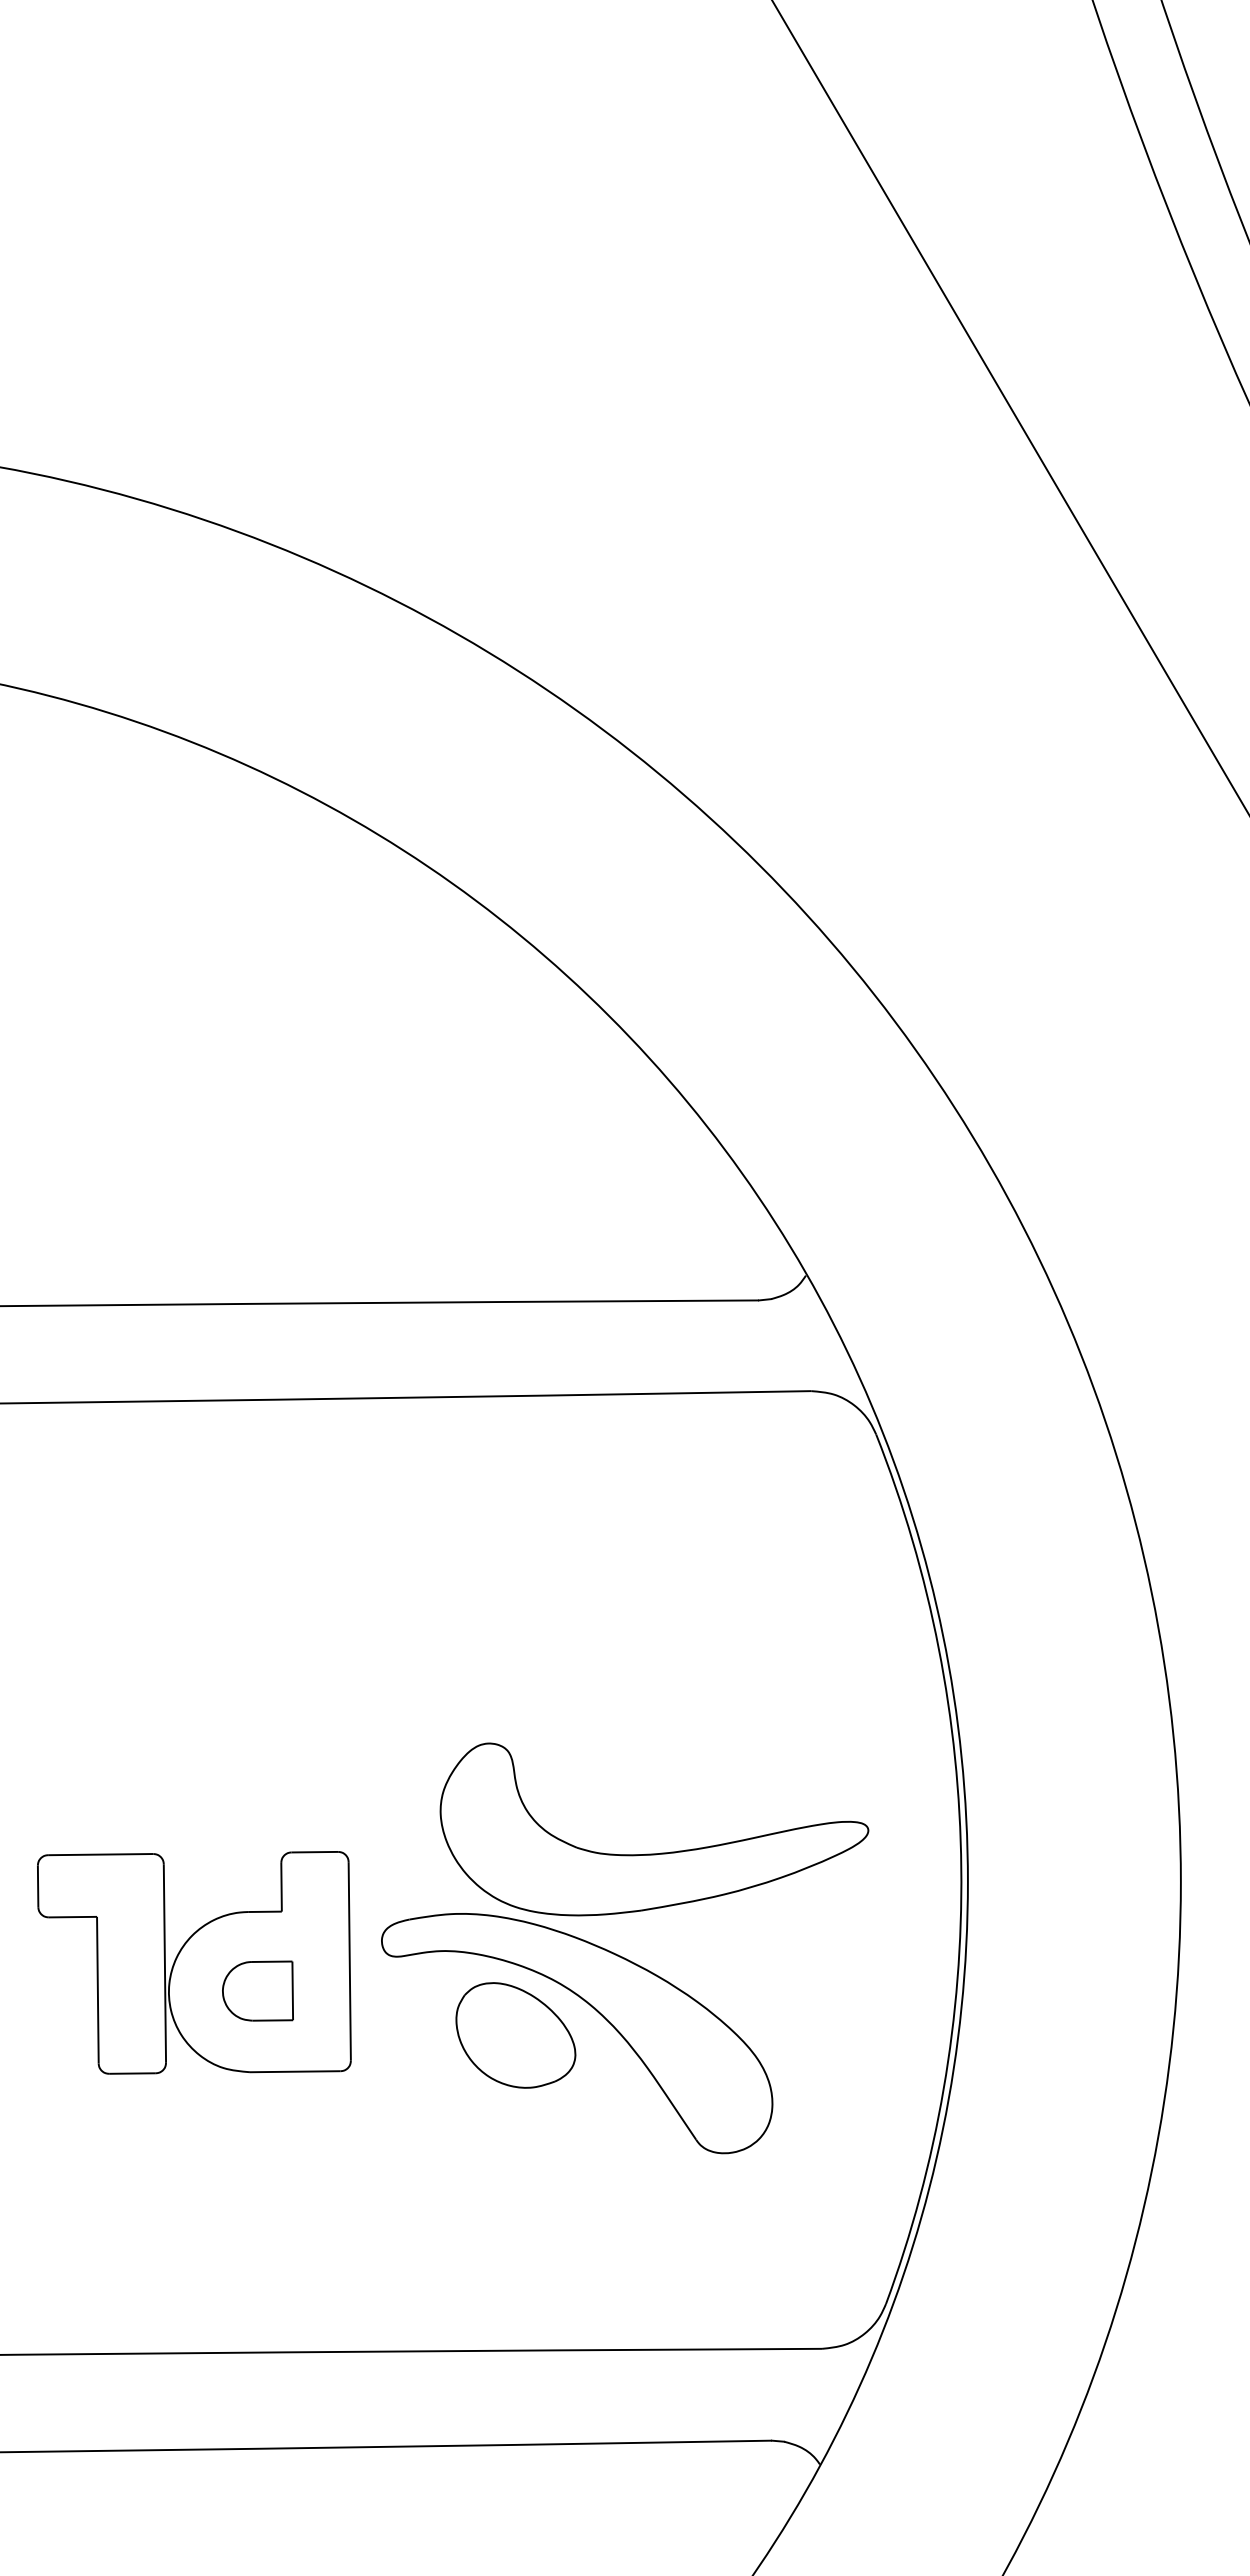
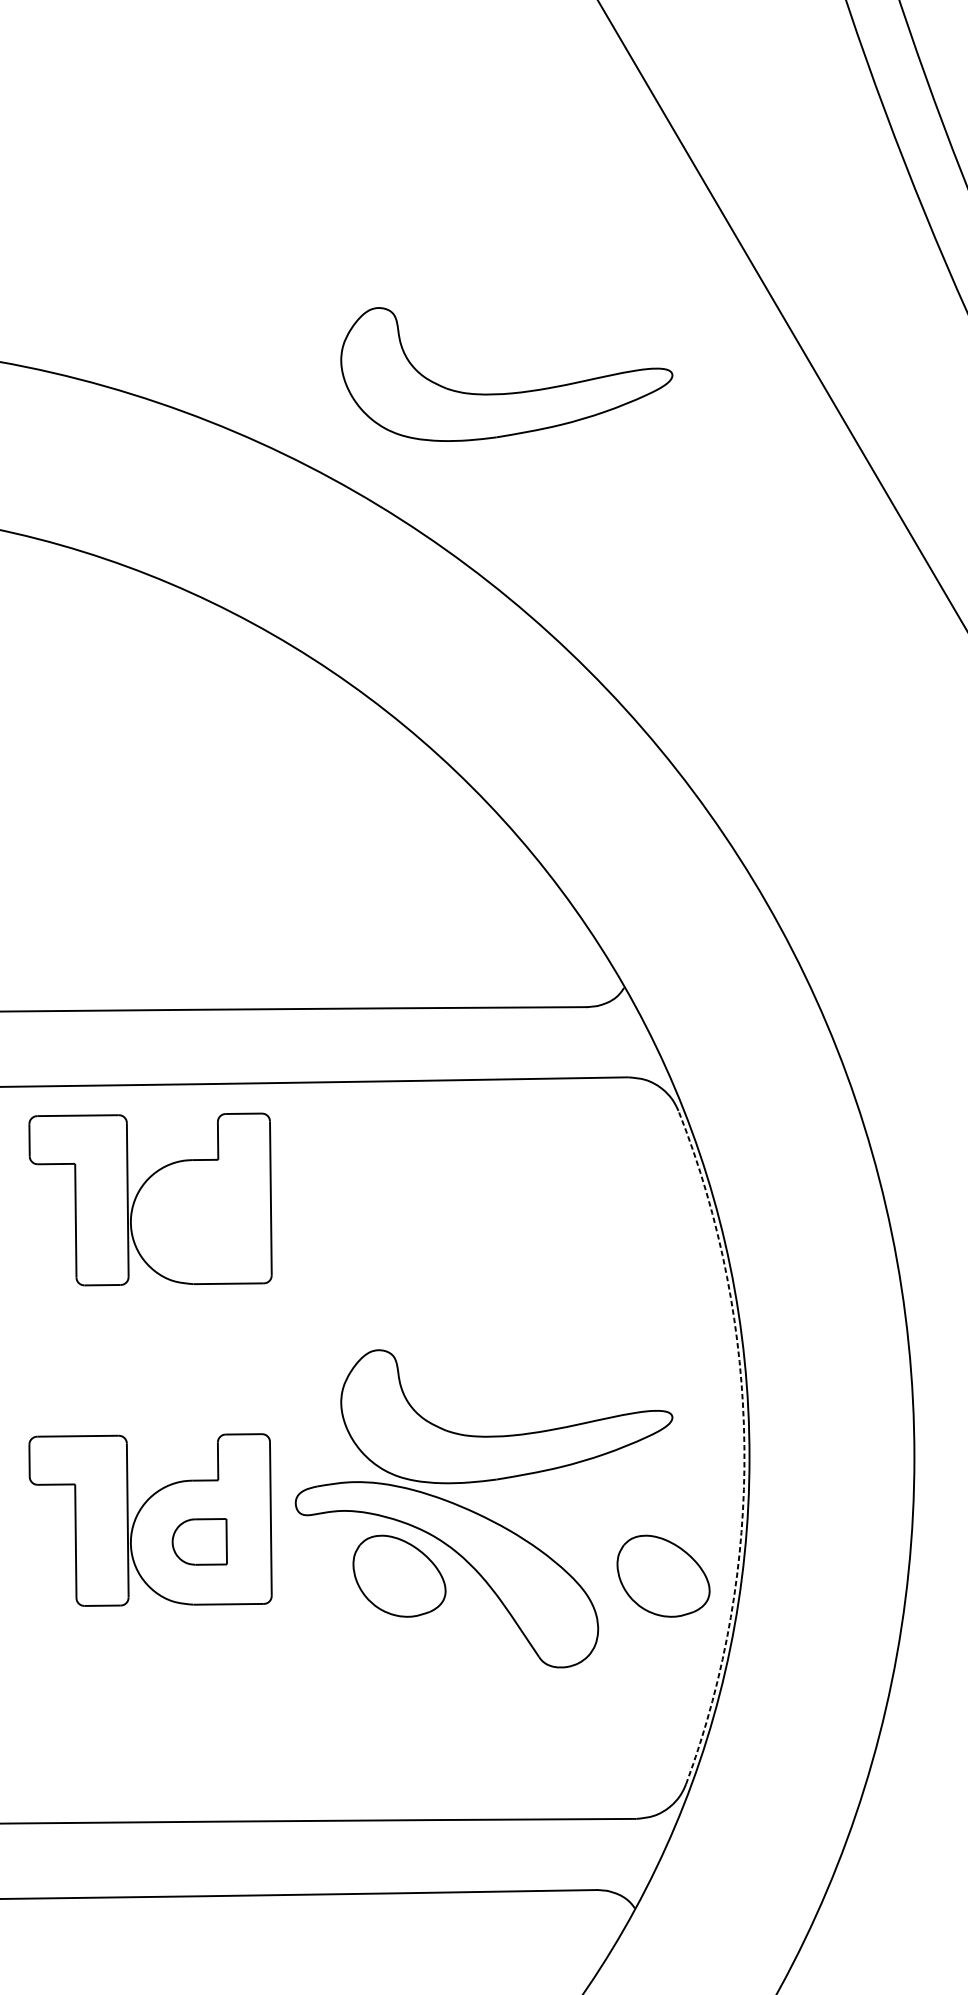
part: (660, 506) -> (511, 392), added
part: (194, 1548) -> (150, 1199), added
arc: (961, 1868) -> (744, 1446), solid -> dashed
part: (856, 2035) -> (663, 1576), added

